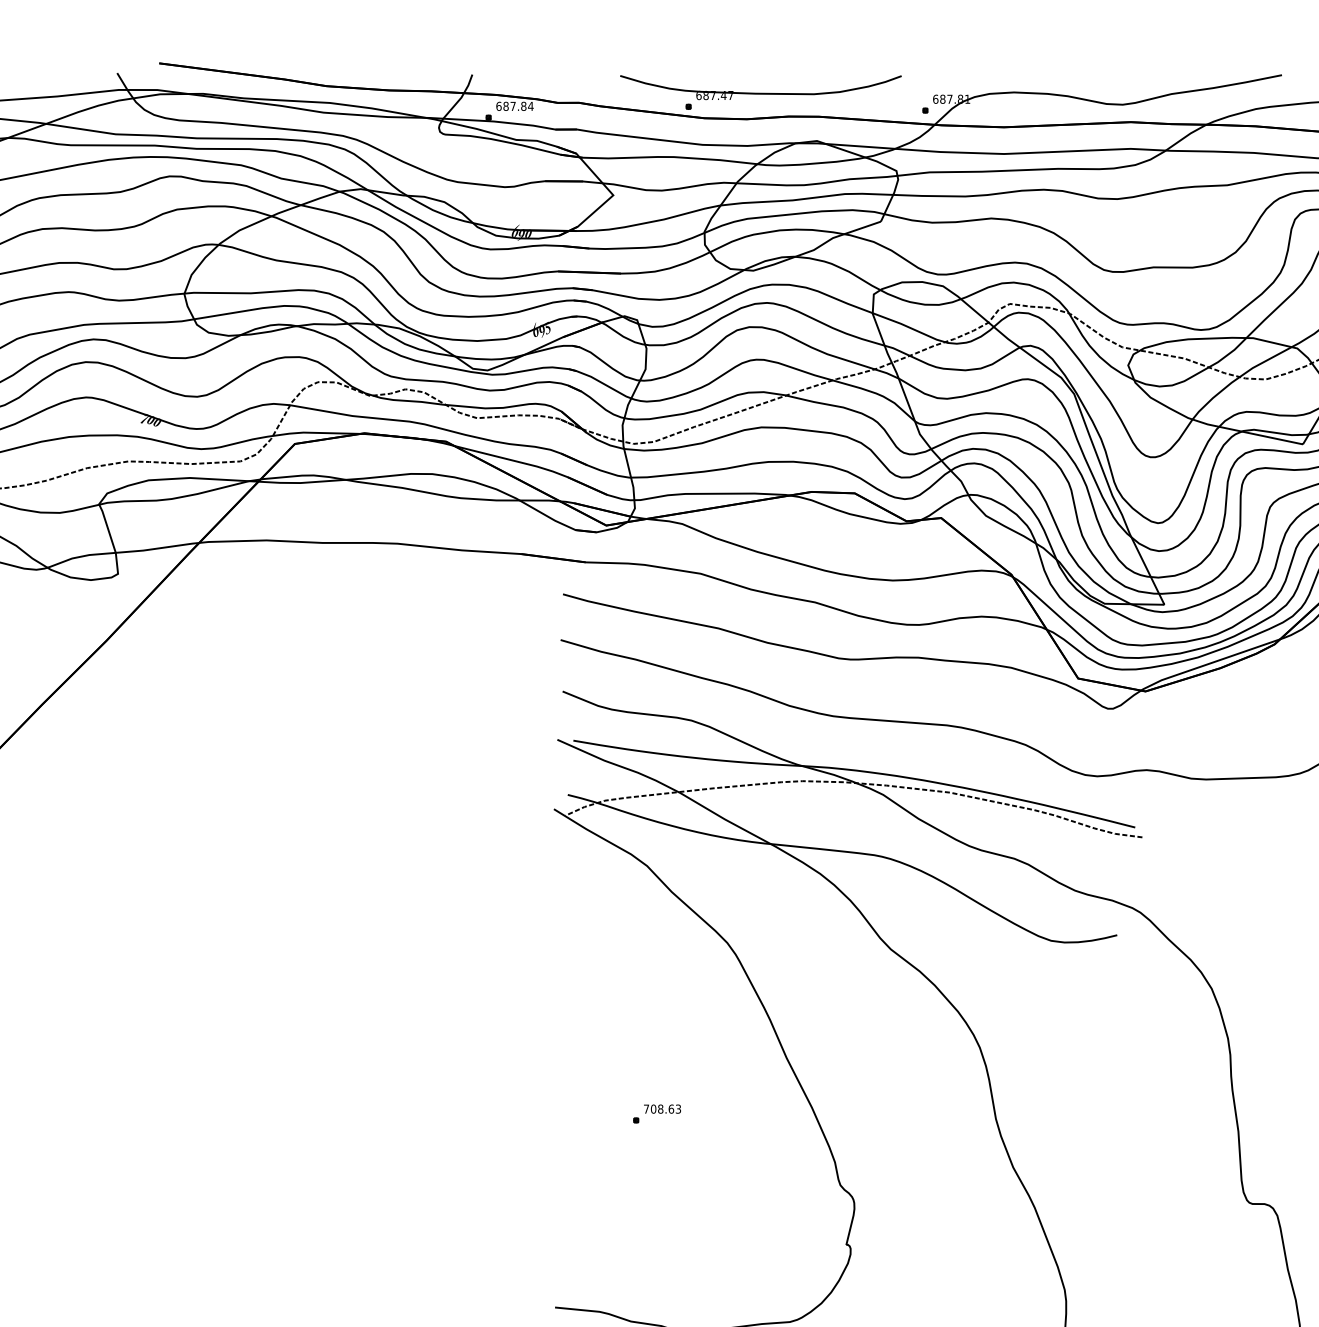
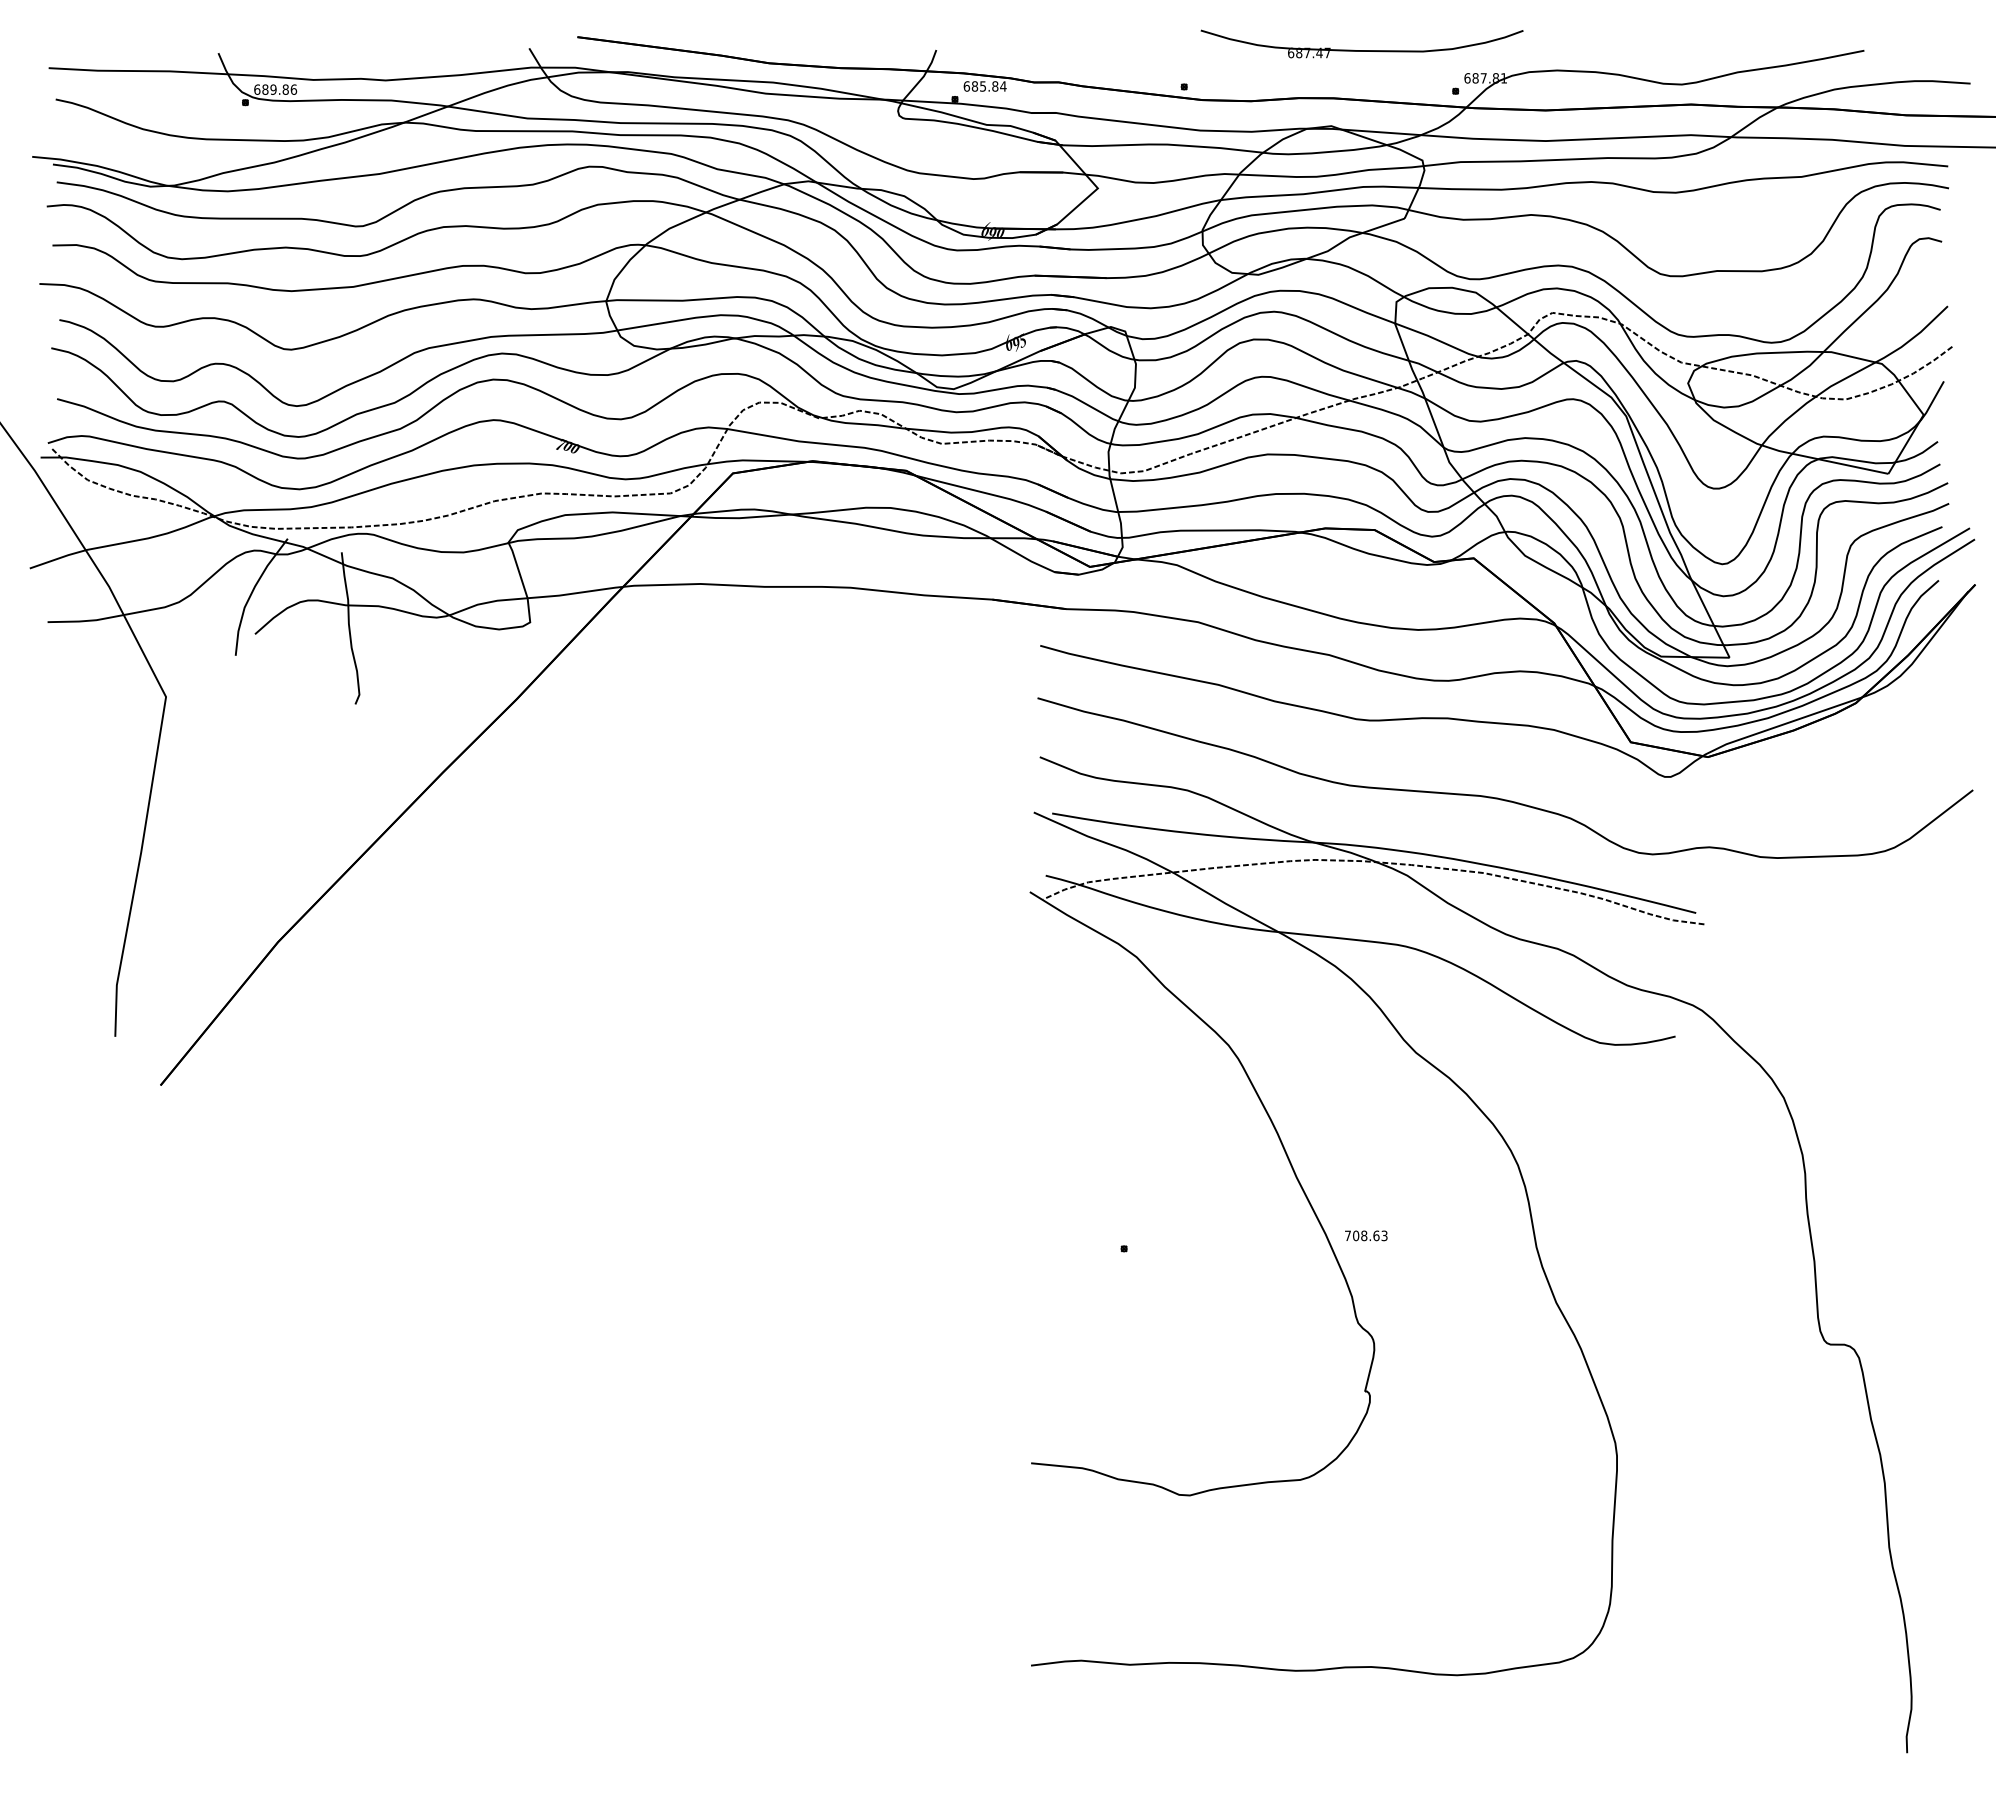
part: (760, 93) -> (1361, 50), moved
text: (512, 106) -> (982, 86), 687.84 -> 685.84
text: (662, 1108) -> (1366, 1235), moved

